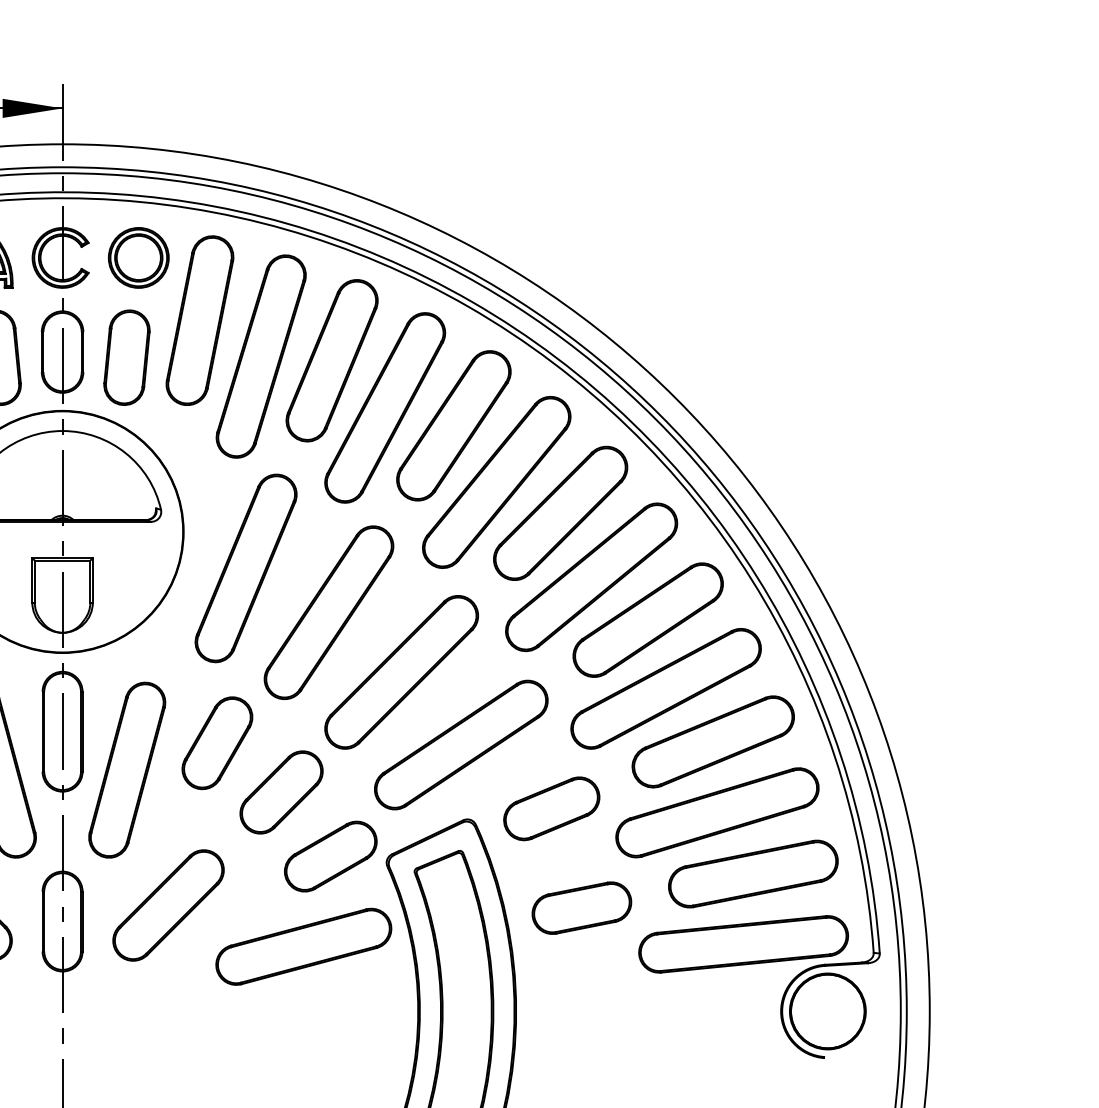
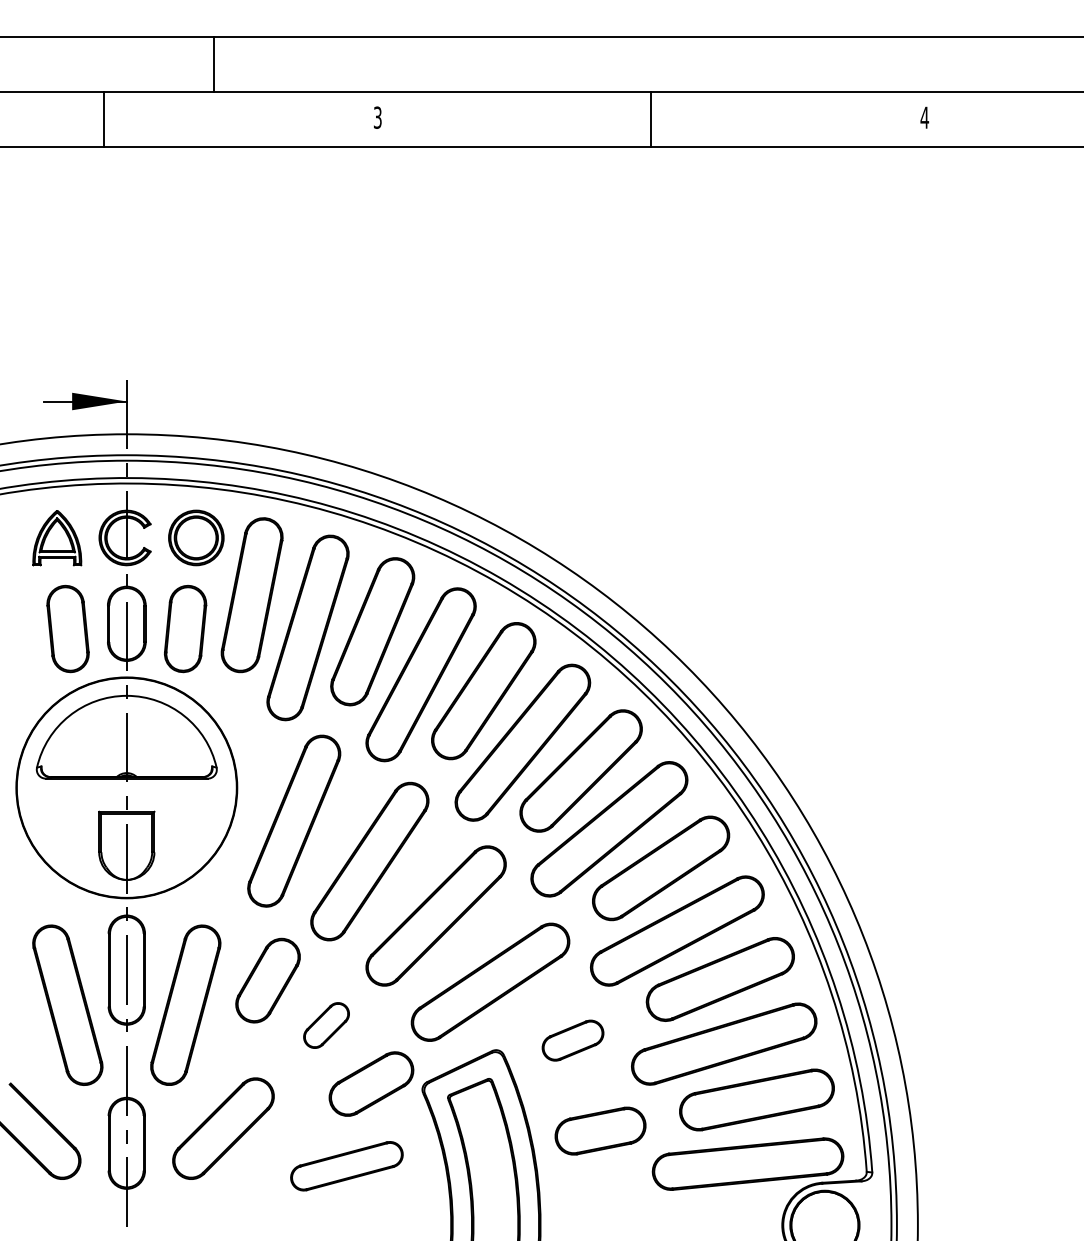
part: (281, 792) -> (326, 1025), size x0.6
part: (551, 808) -> (572, 1040), size x0.7
part: (303, 945) -> (346, 1165), size x0.7

